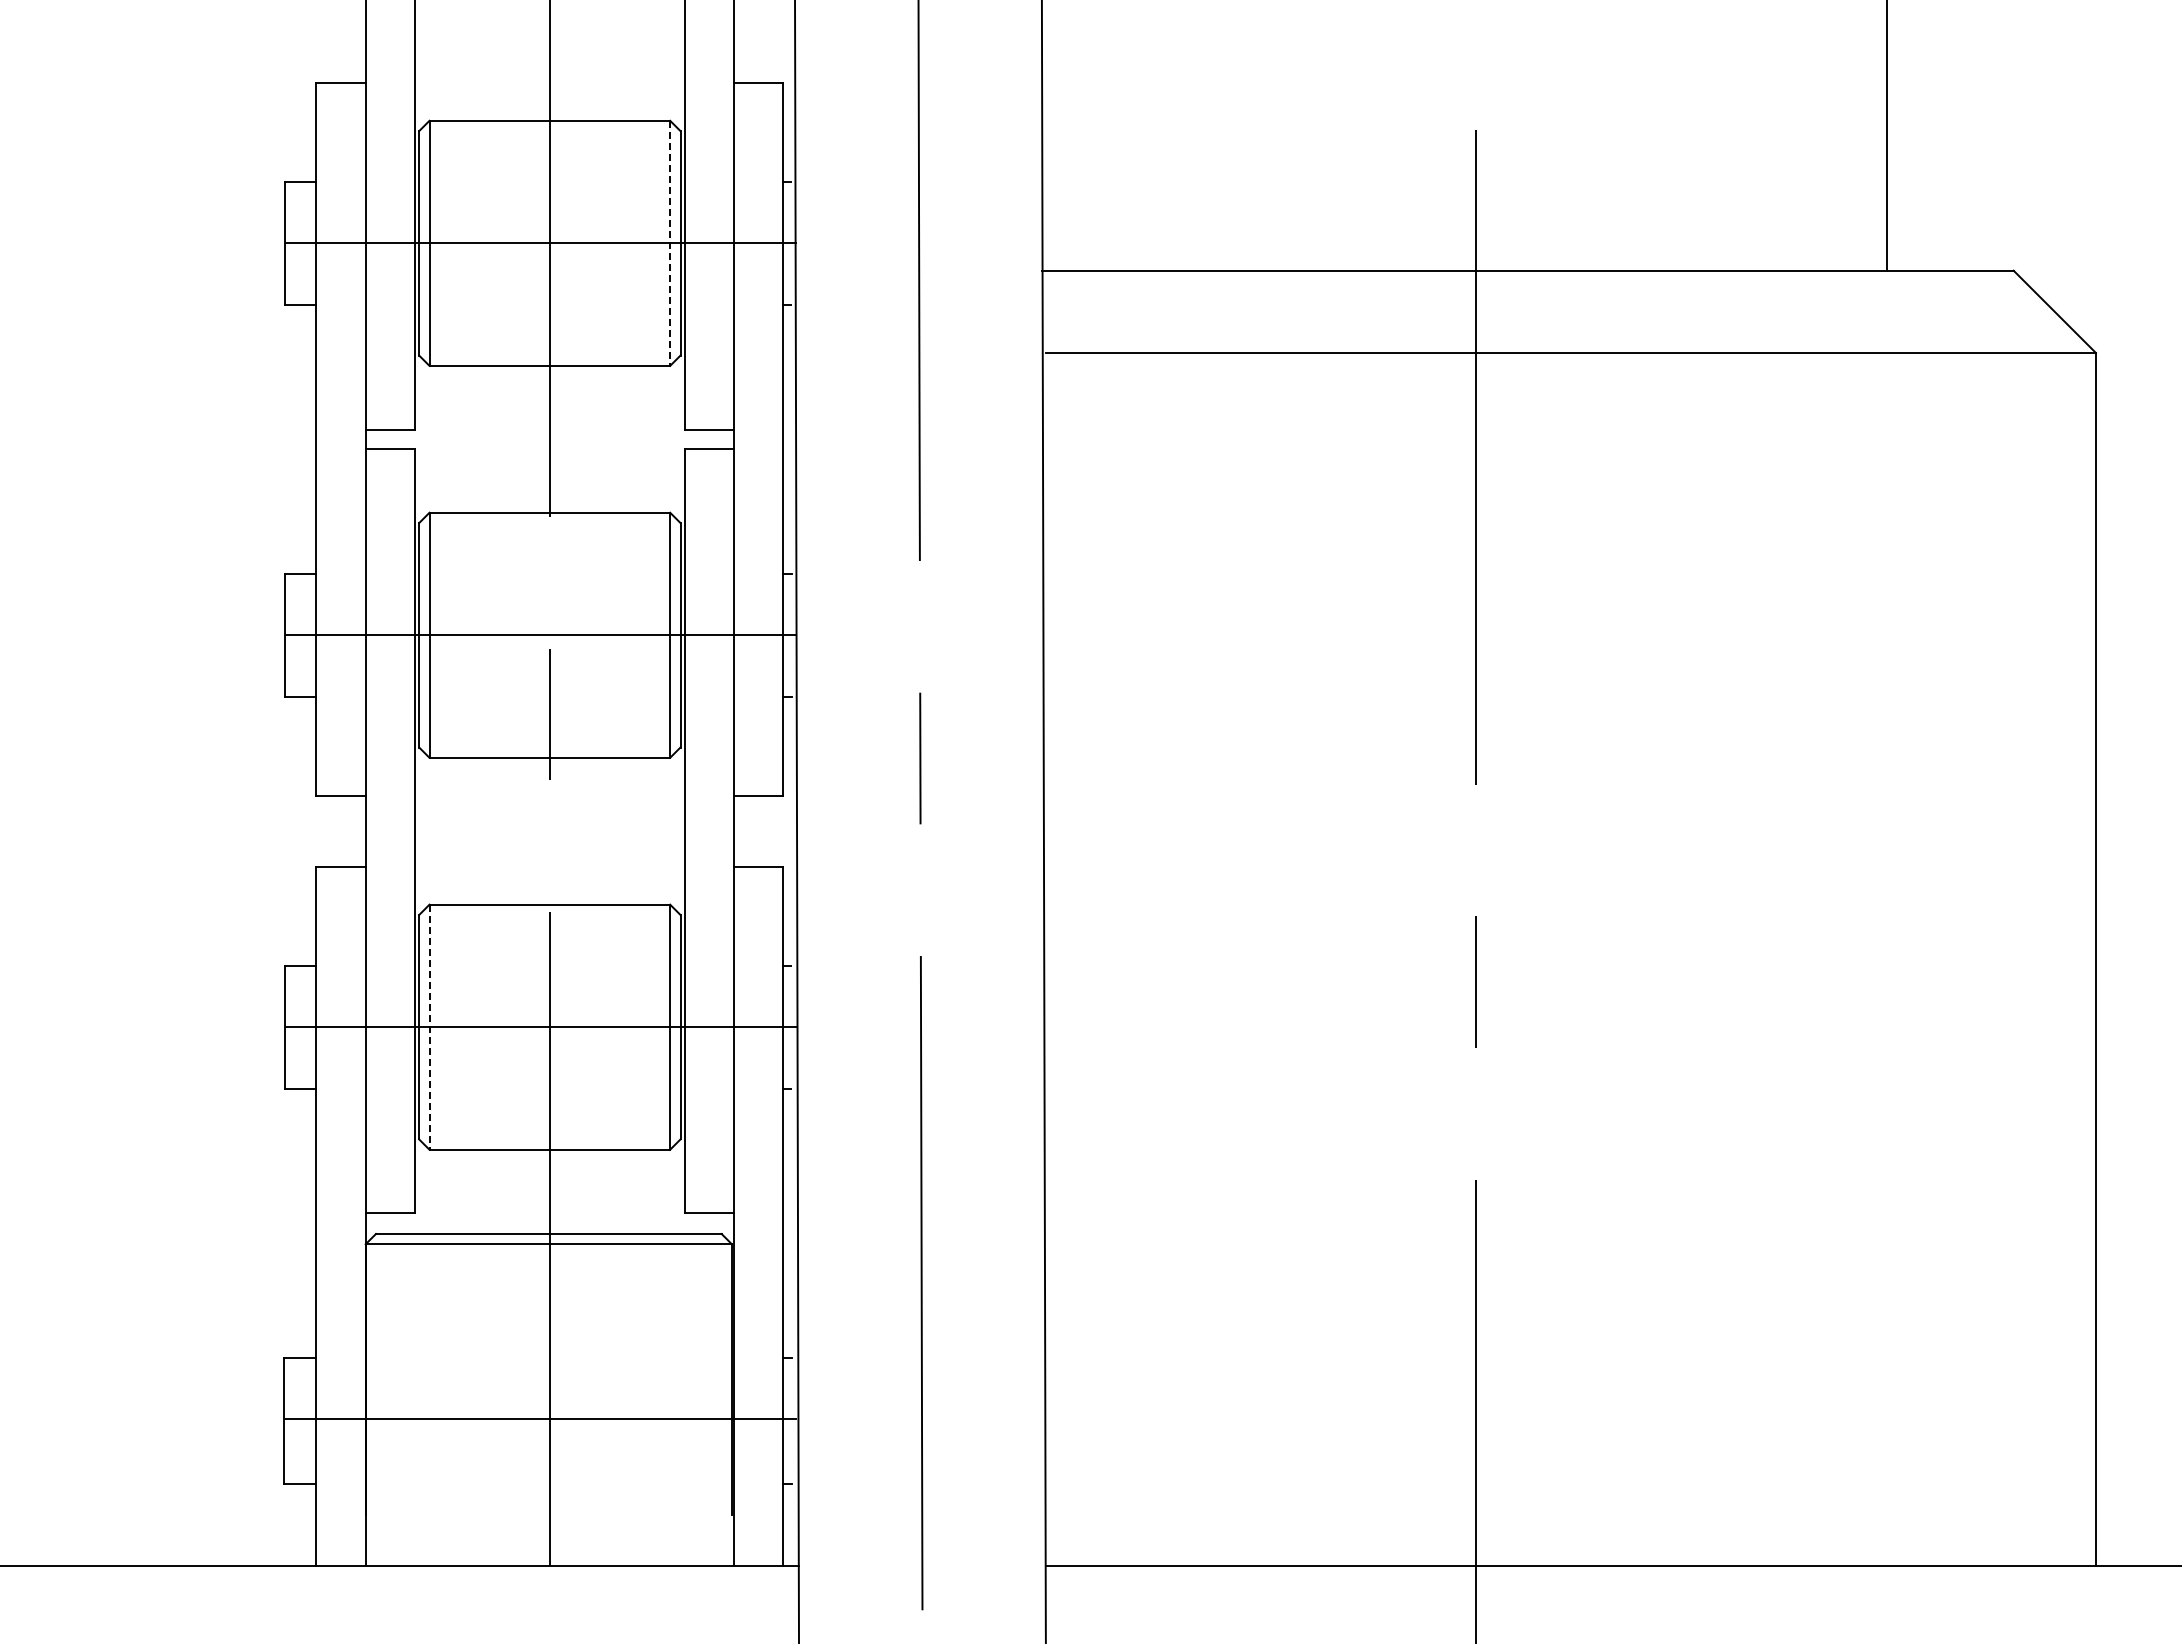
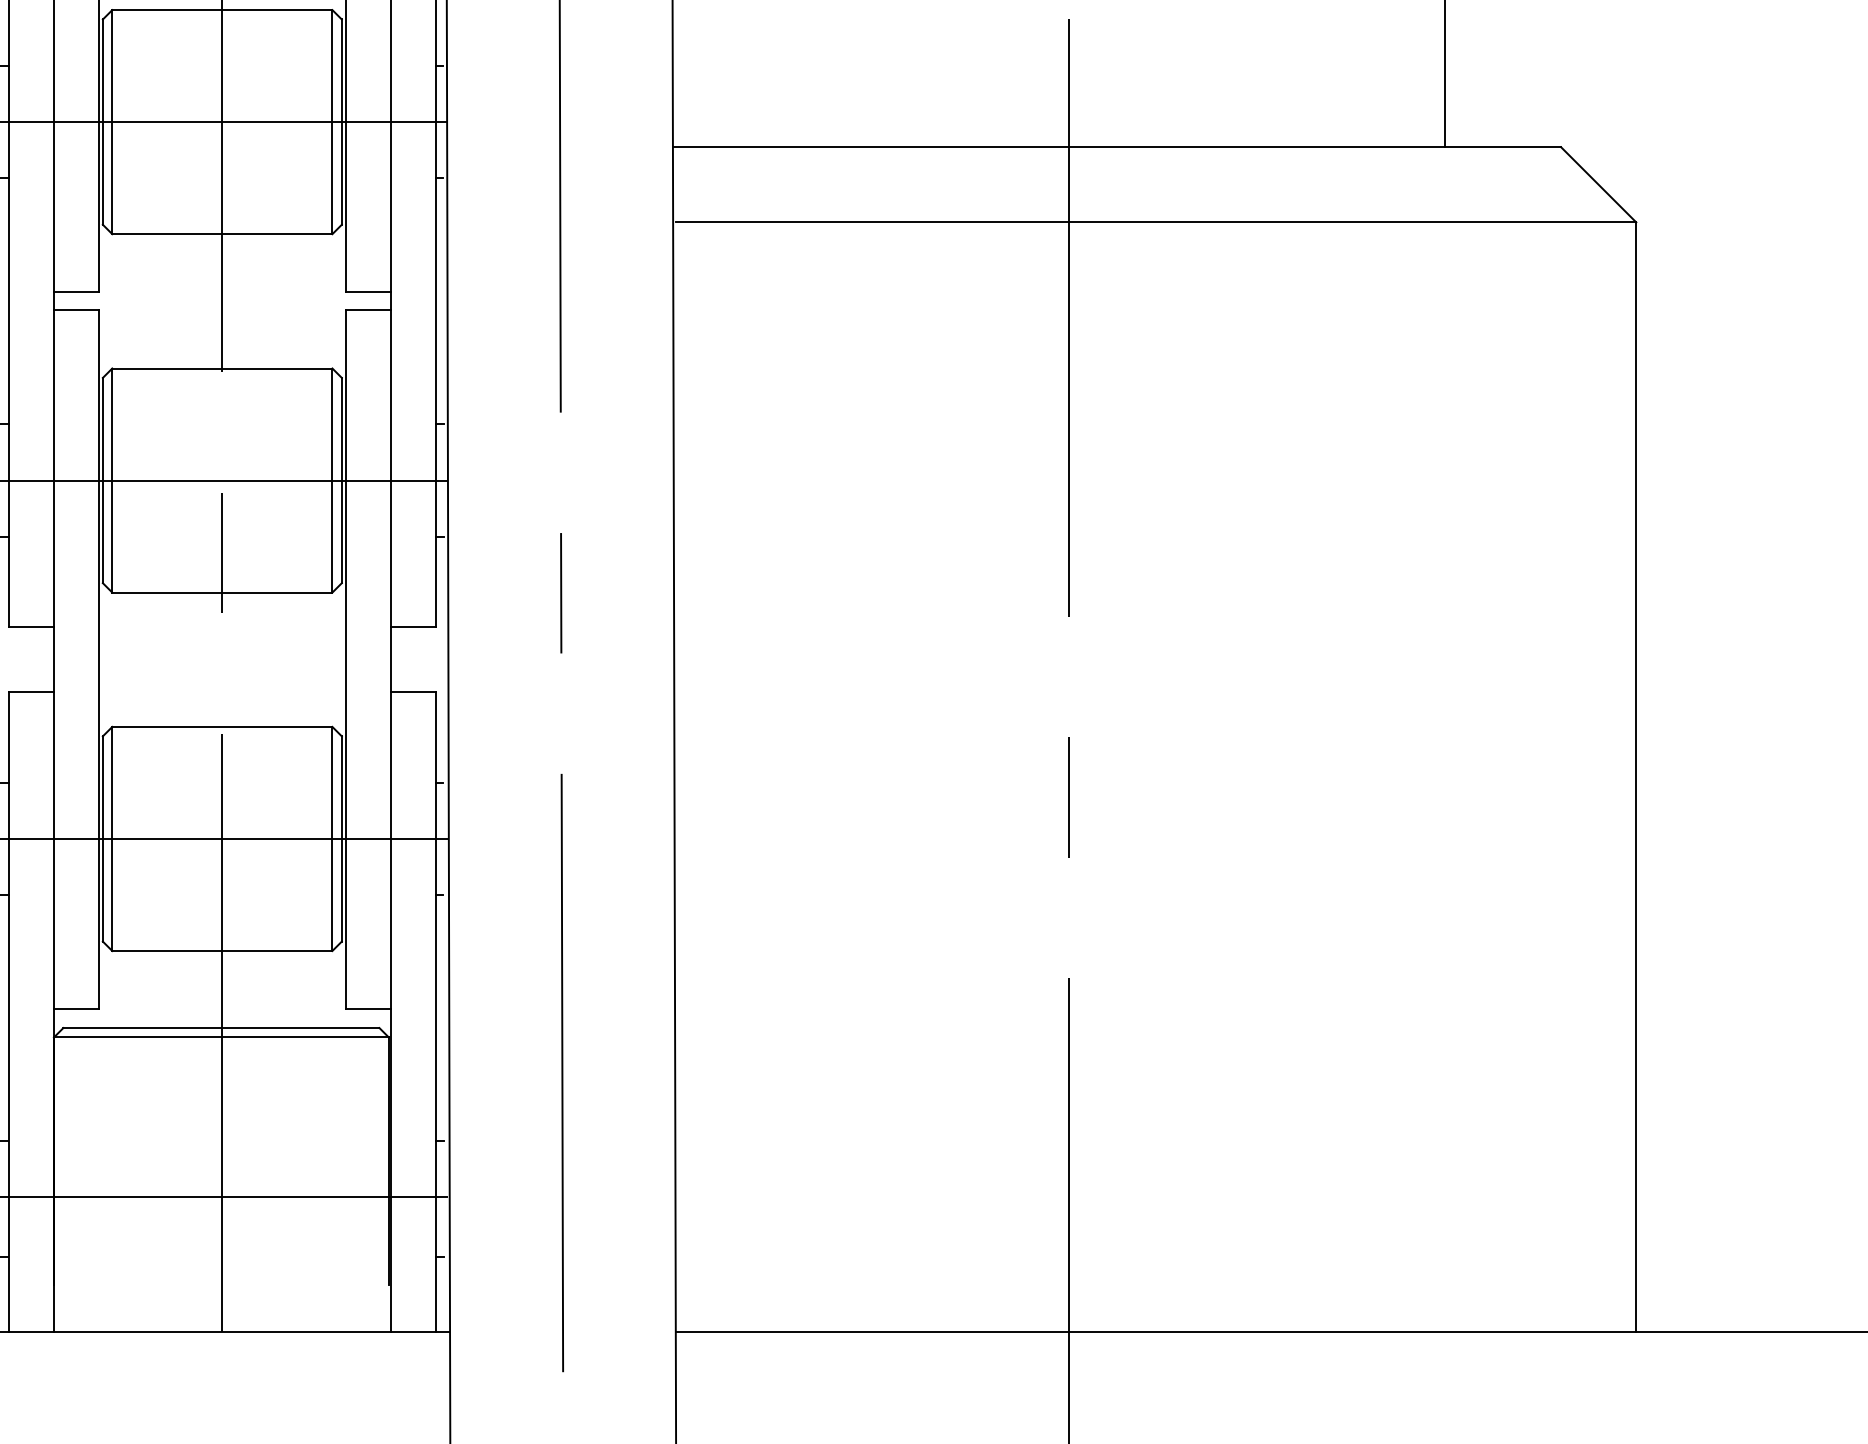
line: (670, 243) -> (332, 122), dashed -> solid
line: (429, 1027) -> (112, 839), dashed -> solid

